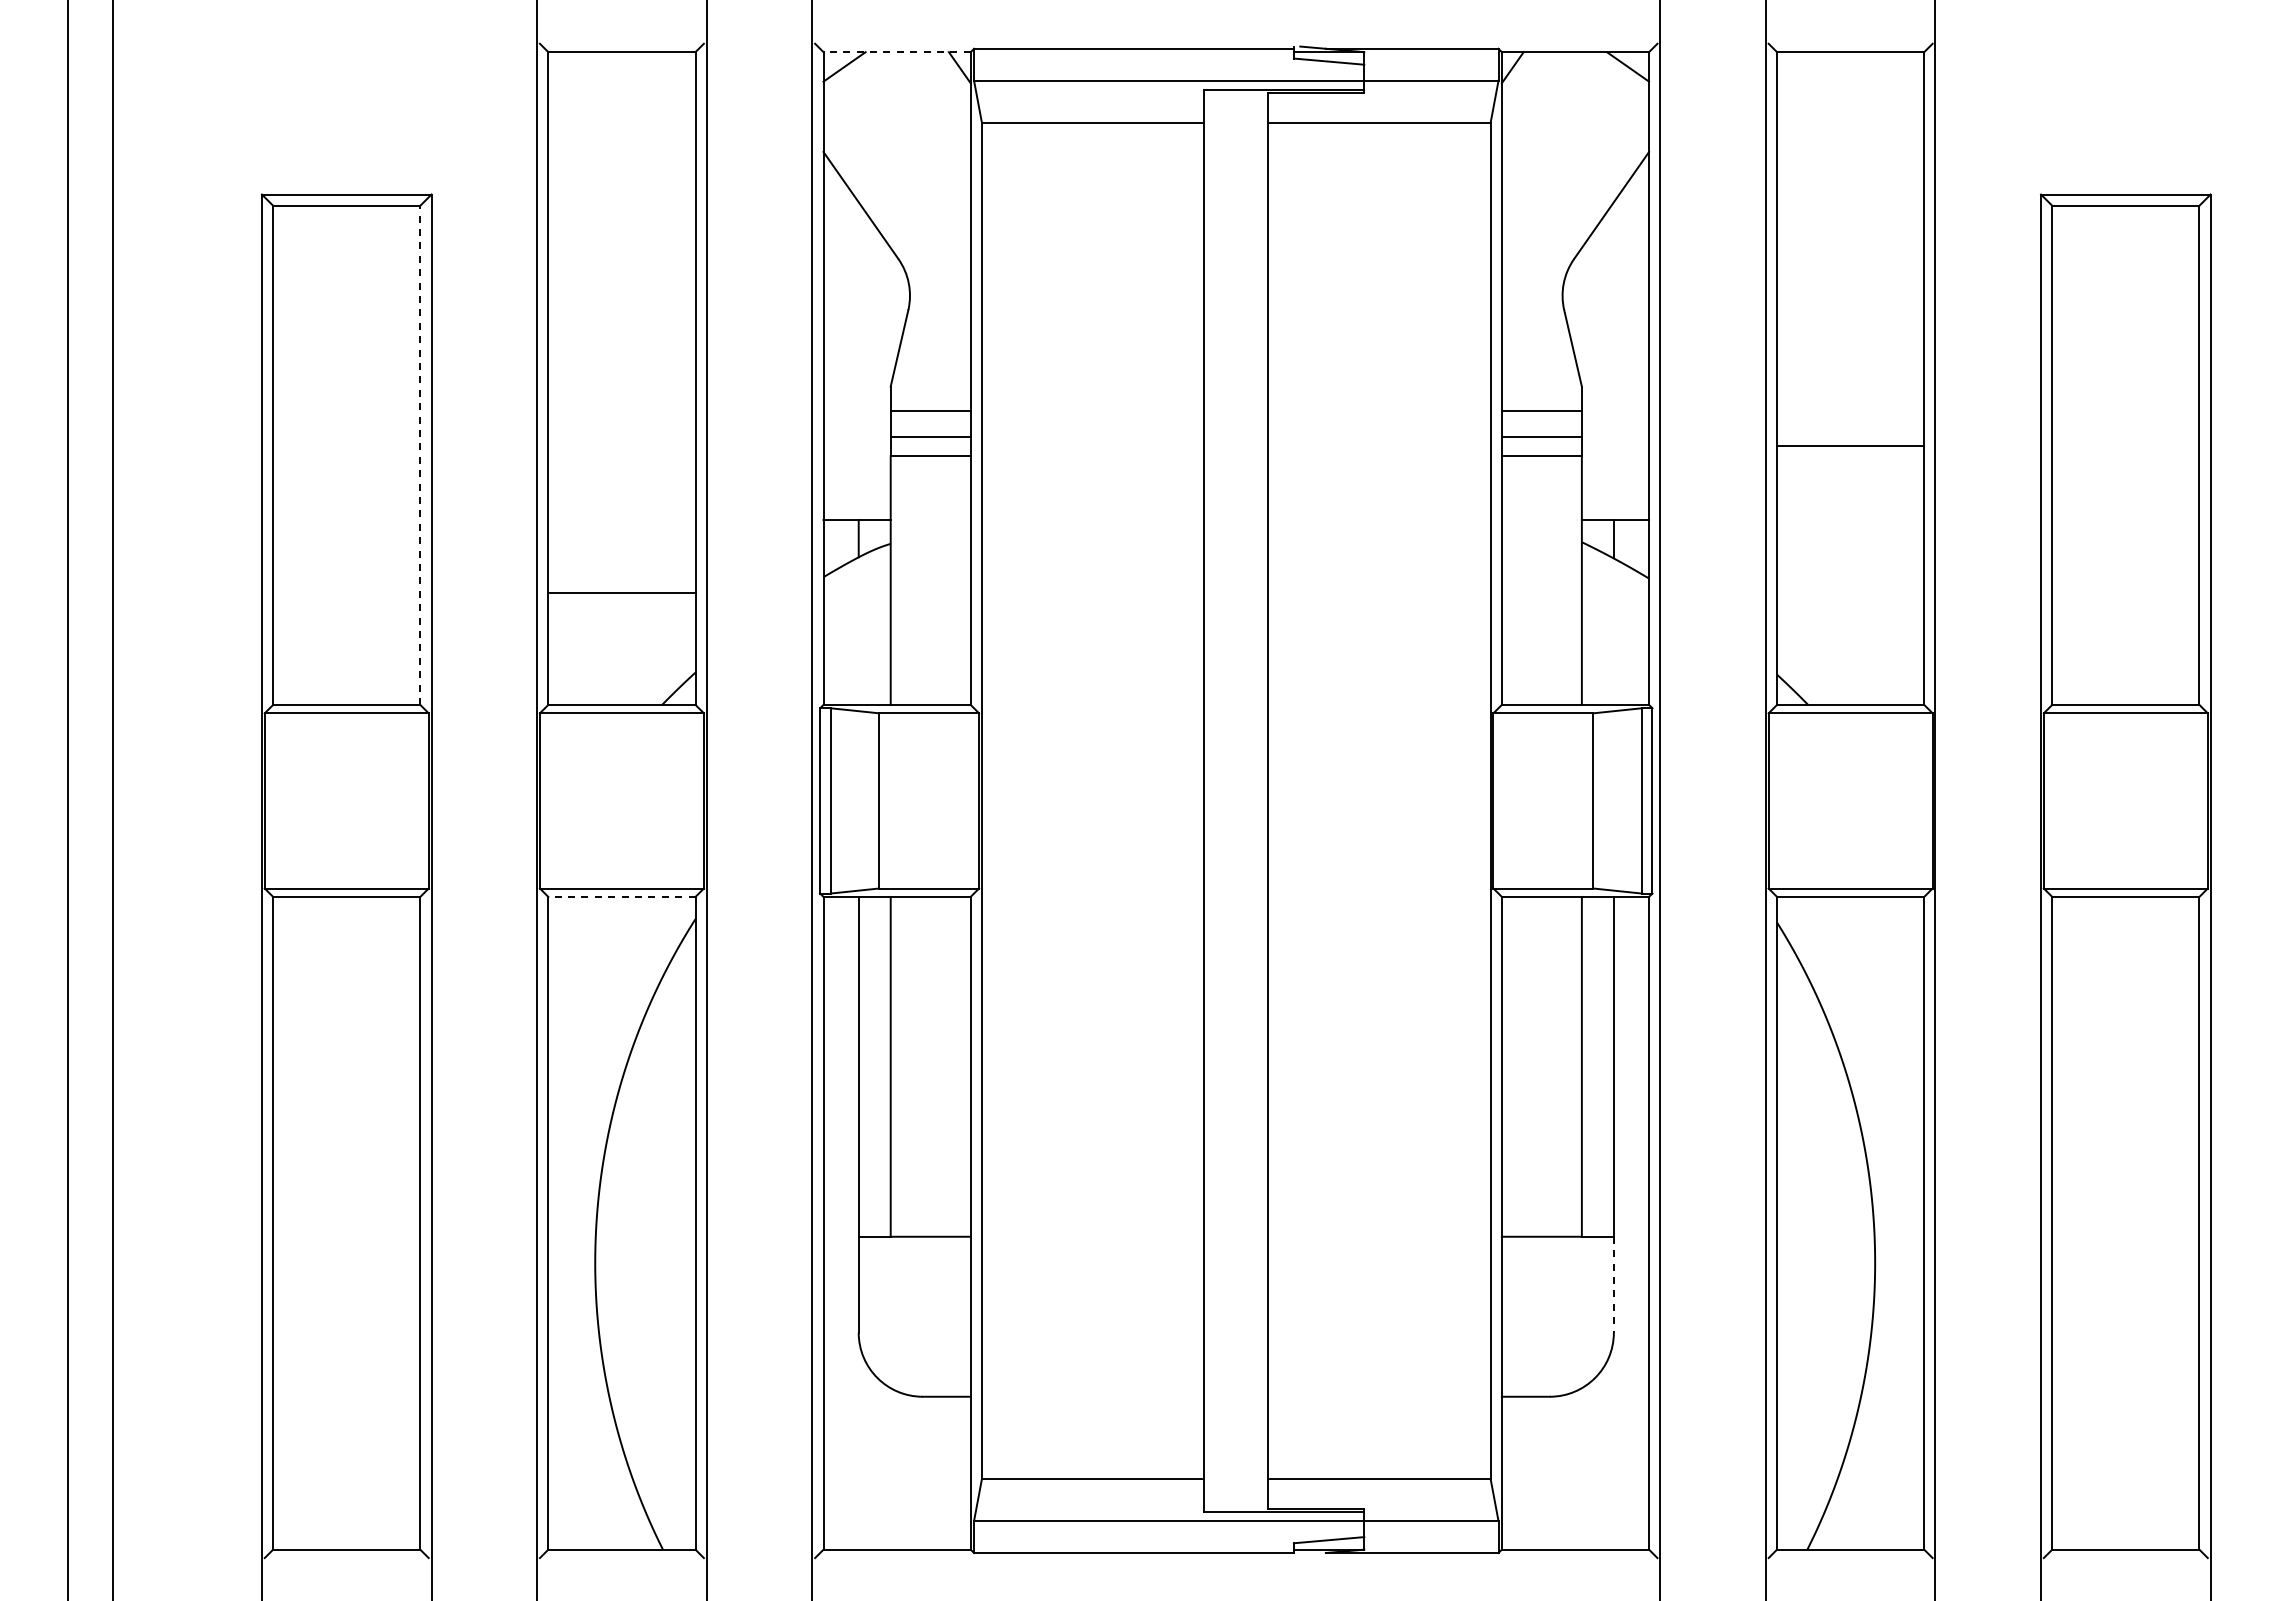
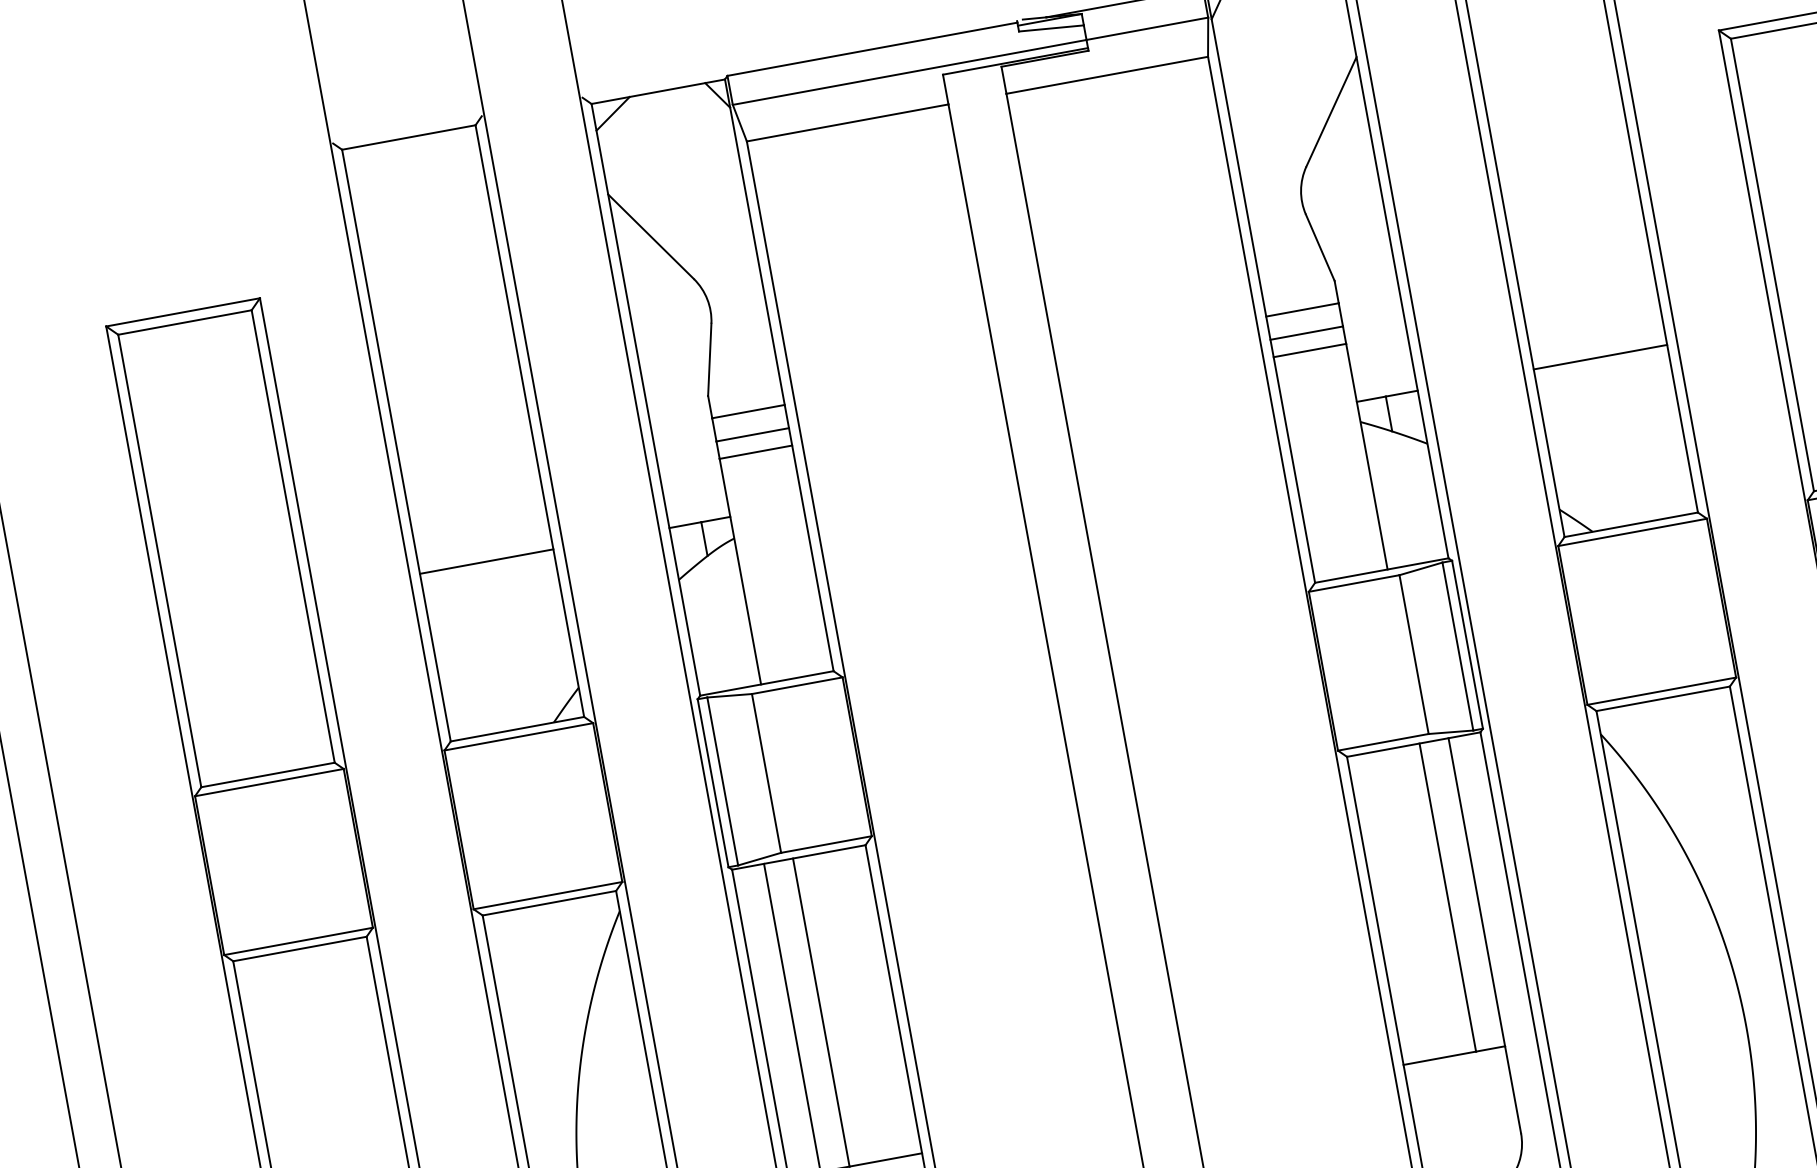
line: (897, 52) -> (658, 91), dashed -> solid
line: (1850, 446) -> (1600, 357), moved
line: (420, 455) -> (293, 536), dashed -> solid
line: (621, 593) -> (486, 562), moved
line: (621, 896) -> (548, 902), dashed -> solid
line: (1613, 1284) -> (1512, 1089), dashed -> solid

